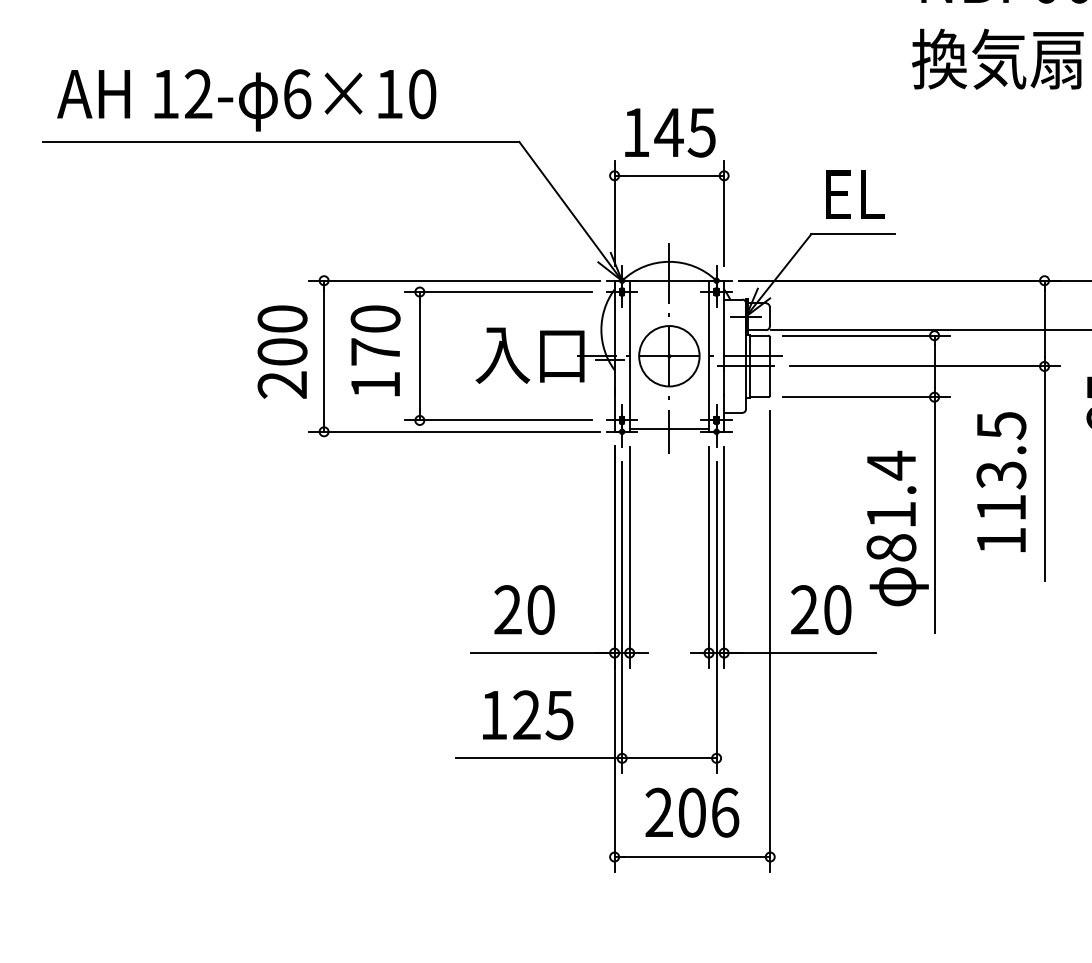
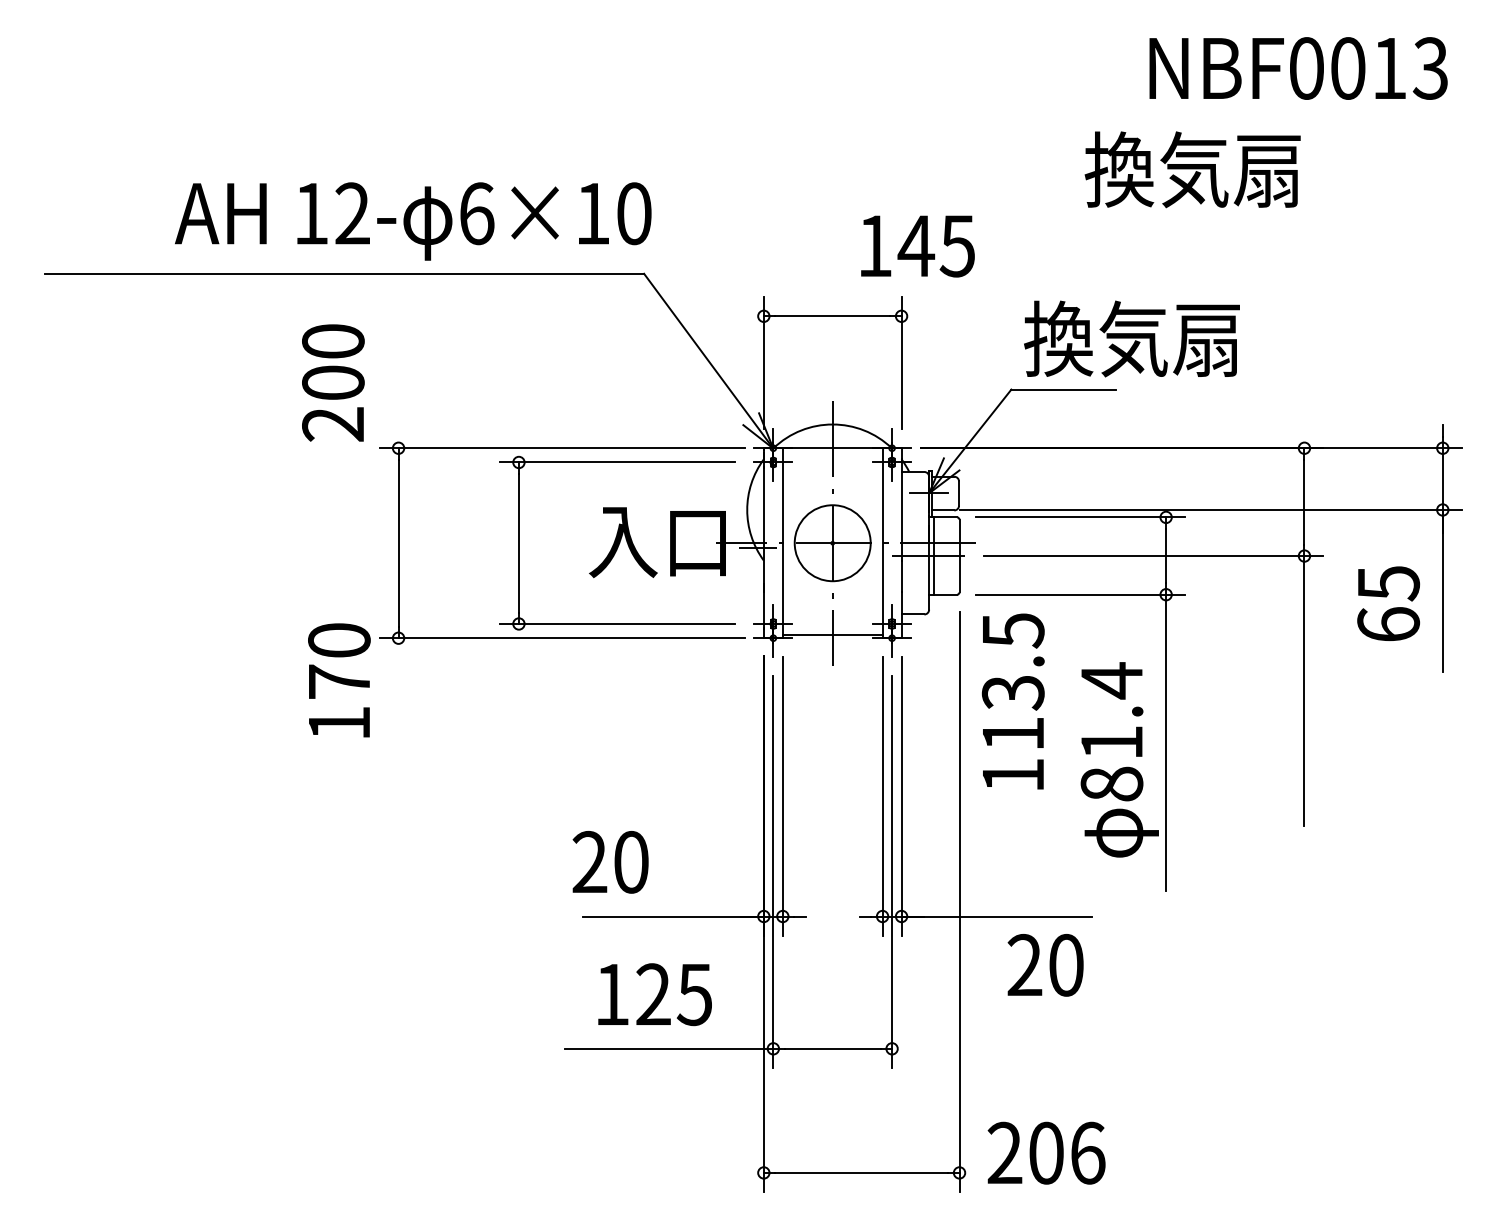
text: (997, 59) -> (1192, 169), moved
text: (246, 100) -> (413, 221), moved
text: (670, 132) -> (917, 246), moved
text: (907, 193) -> (1131, 338), EL -> 換気扇
text: (375, 350) -> (339, 680), moved
text: (282, 351) -> (333, 382), moved
text: (1000, 482) -> (1012, 701), moved
text: (524, 610) -> (610, 862), moved
text: (821, 610) -> (1045, 965), moved
text: (692, 812) -> (1046, 1152), moved

